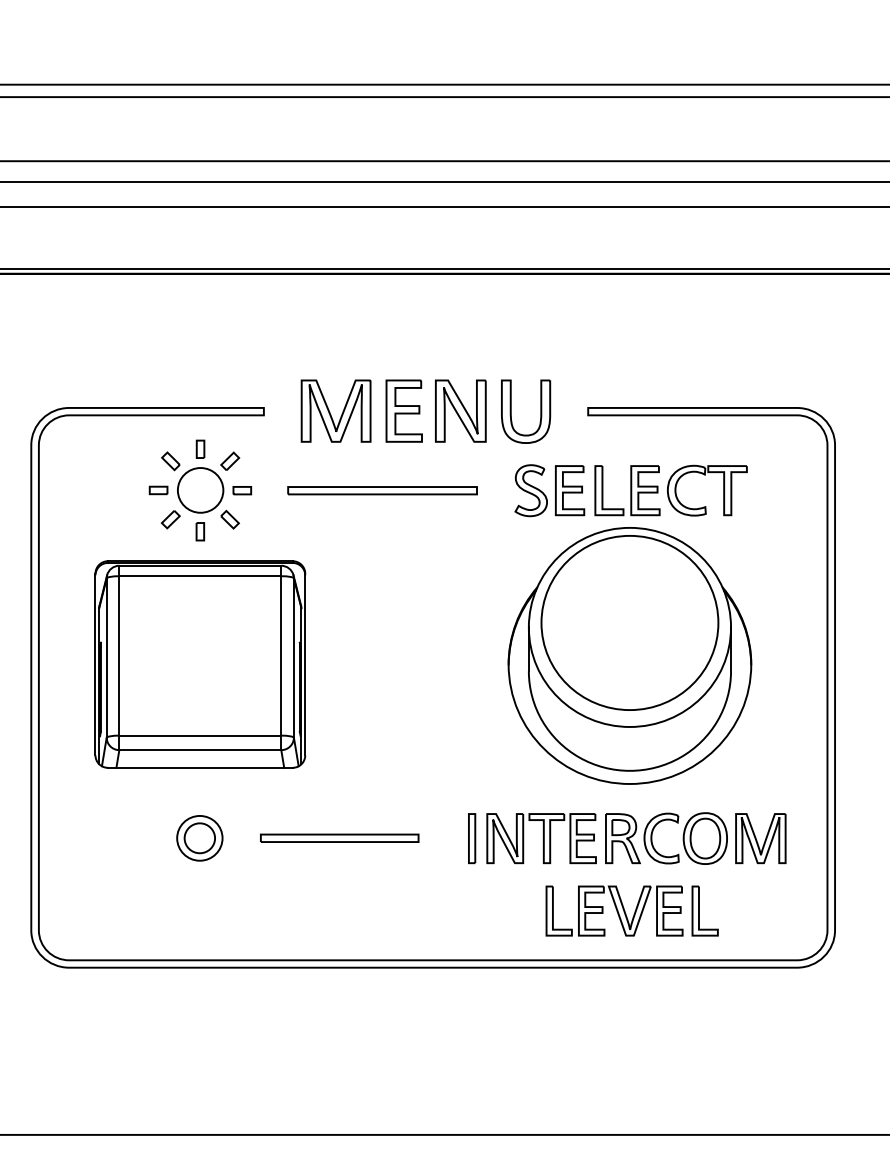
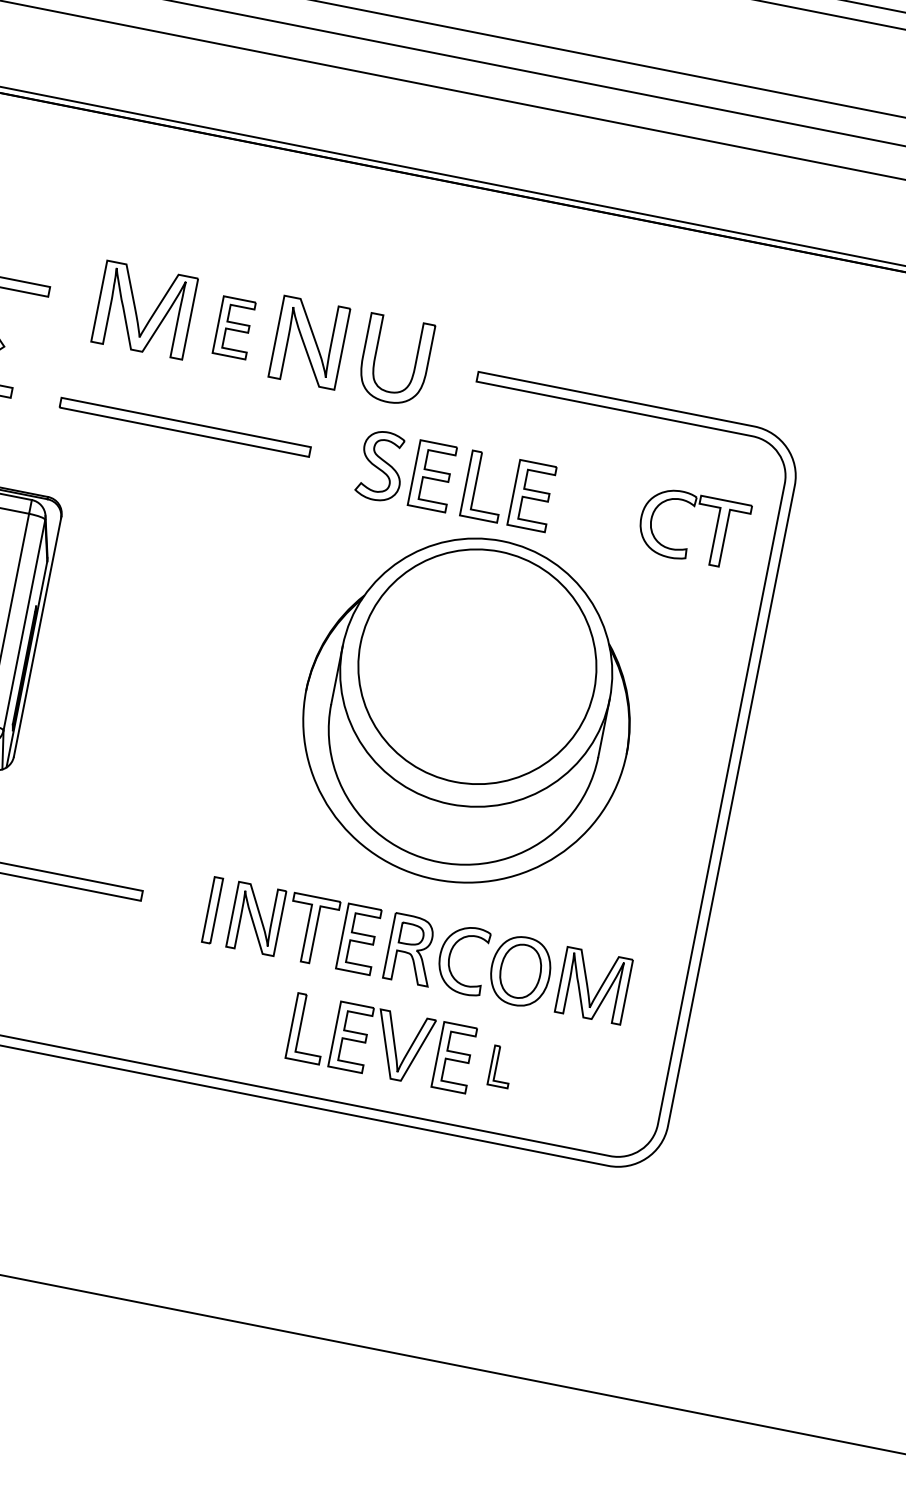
part: (403, 410) -> (233, 326), size x0.7
part: (705, 475) -> (695, 507), moved
part: (704, 910) -> (500, 1066), size x0.6

